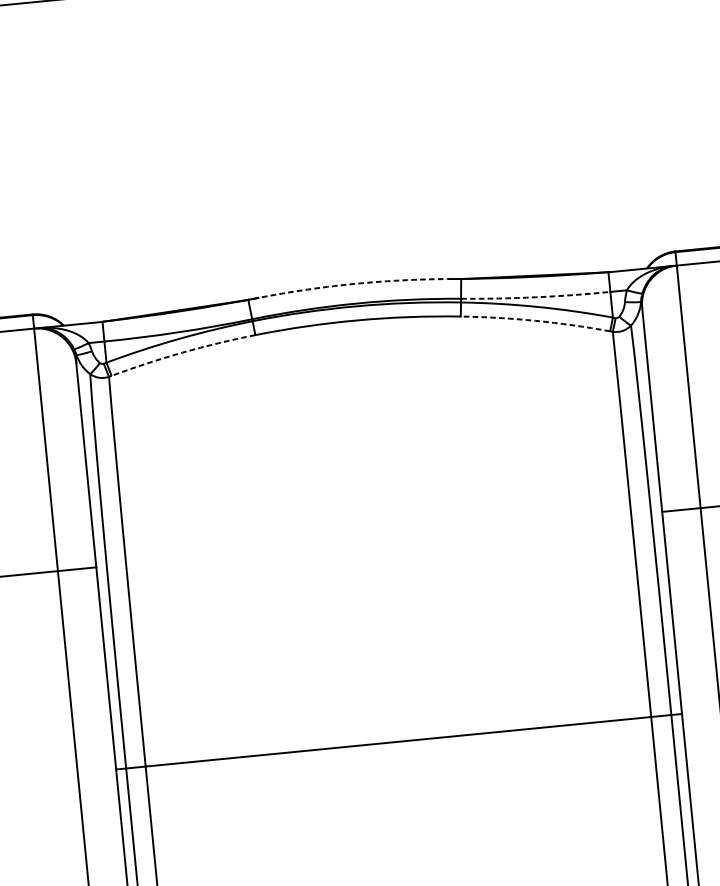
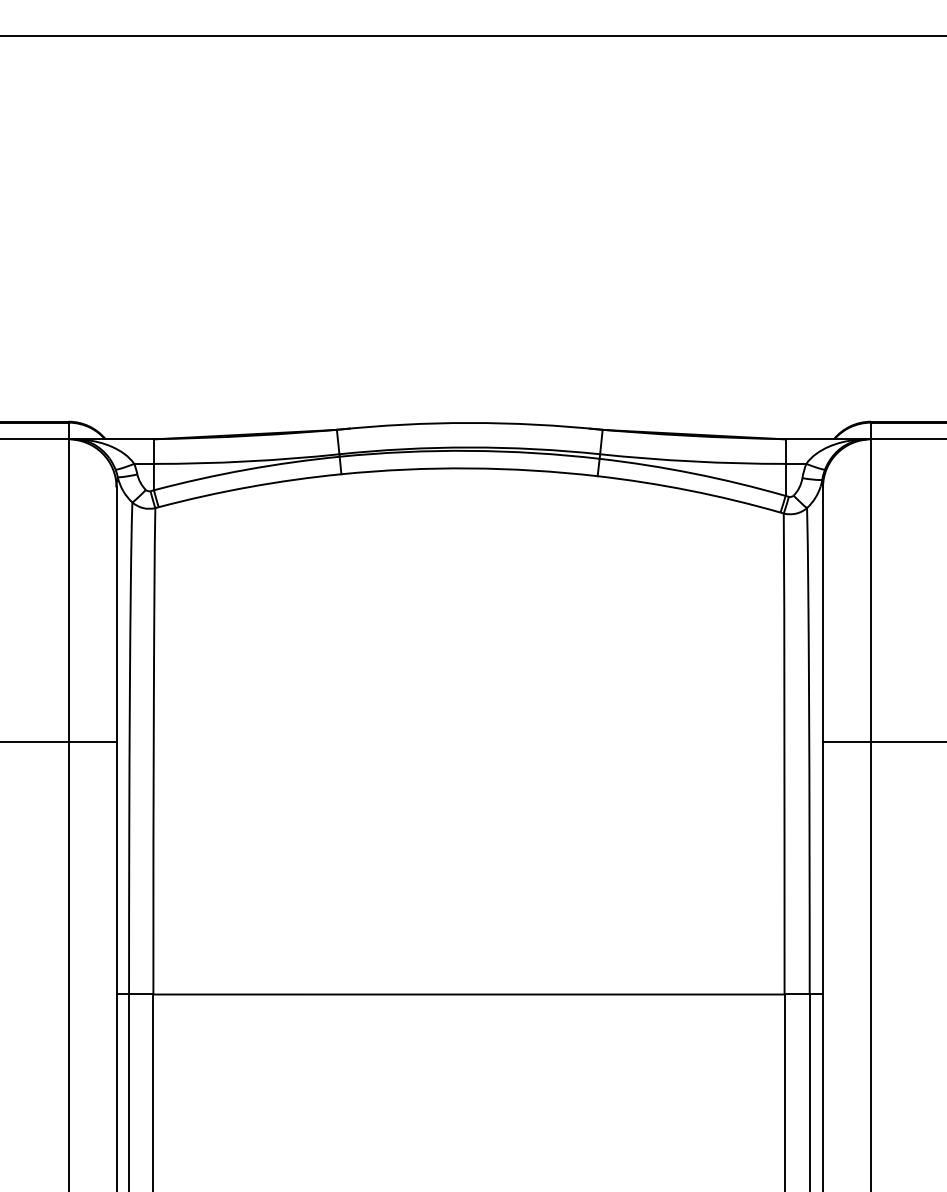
arc: (353, 283) -> (469, 422), dashed -> solid
arc: (535, 297) -> (692, 461), dashed -> solid
arc: (535, 320) -> (689, 490), dashed -> solid
arc: (182, 352) -> (249, 487), dashed -> solid

